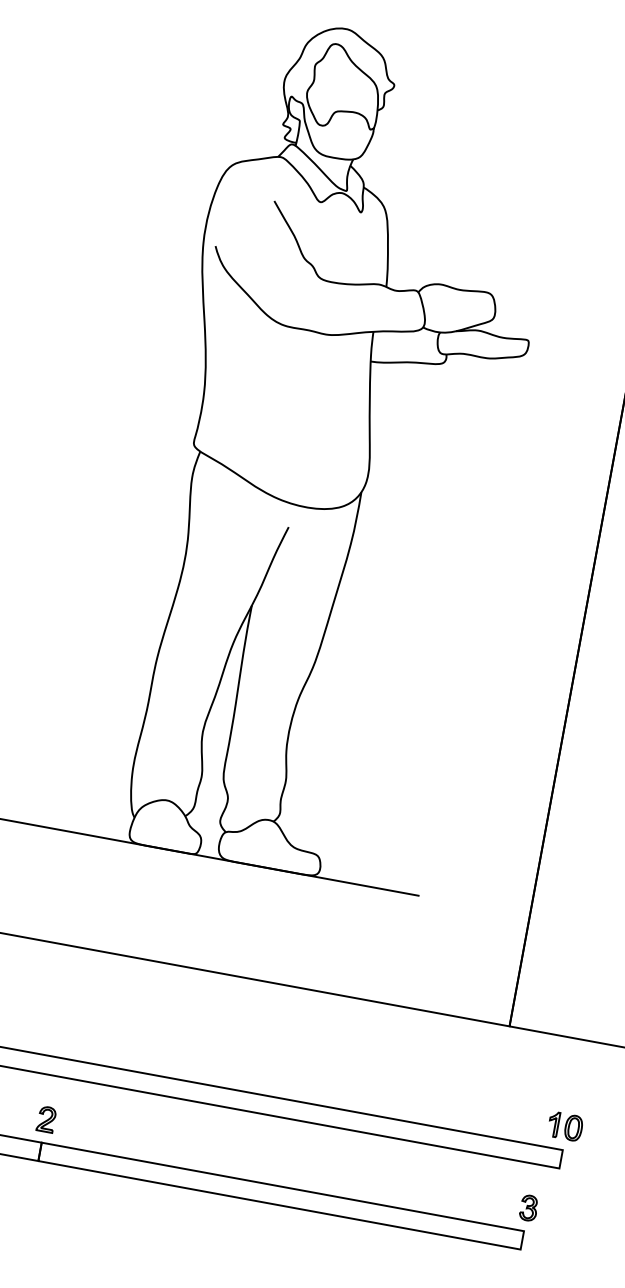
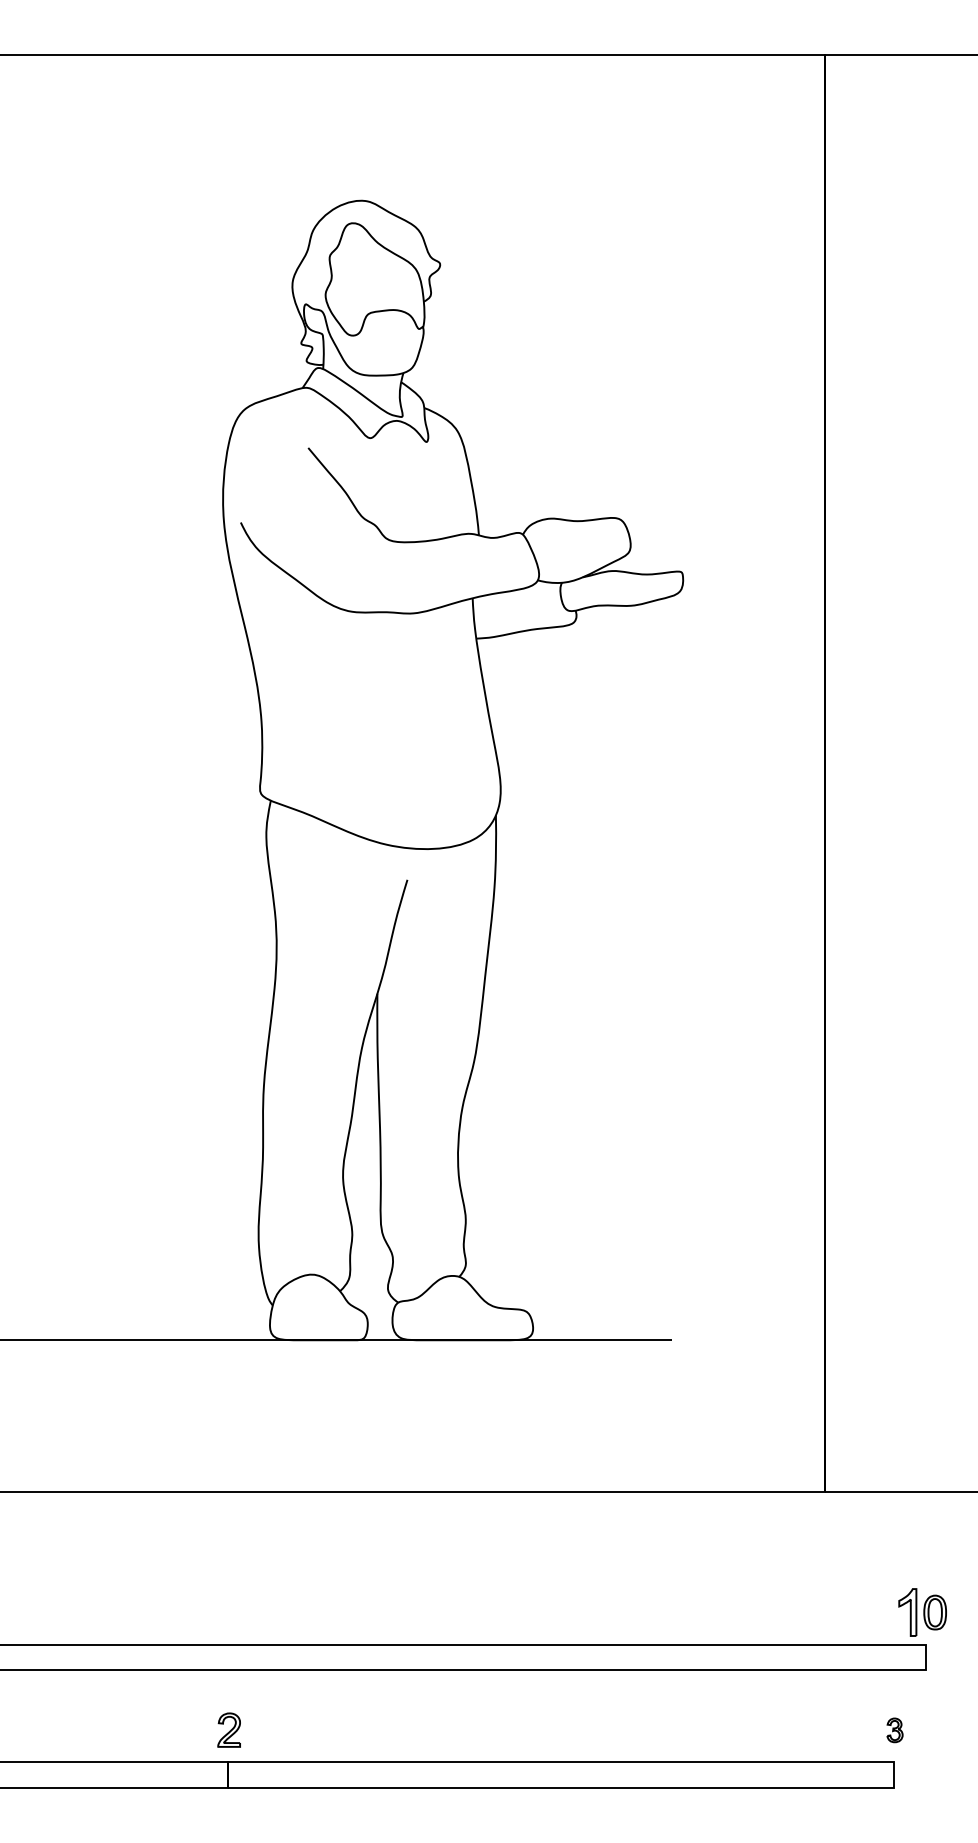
part: (553, 1123) -> (907, 1611), size x1.4
part: (528, 1208) -> (894, 1730), size x0.7

